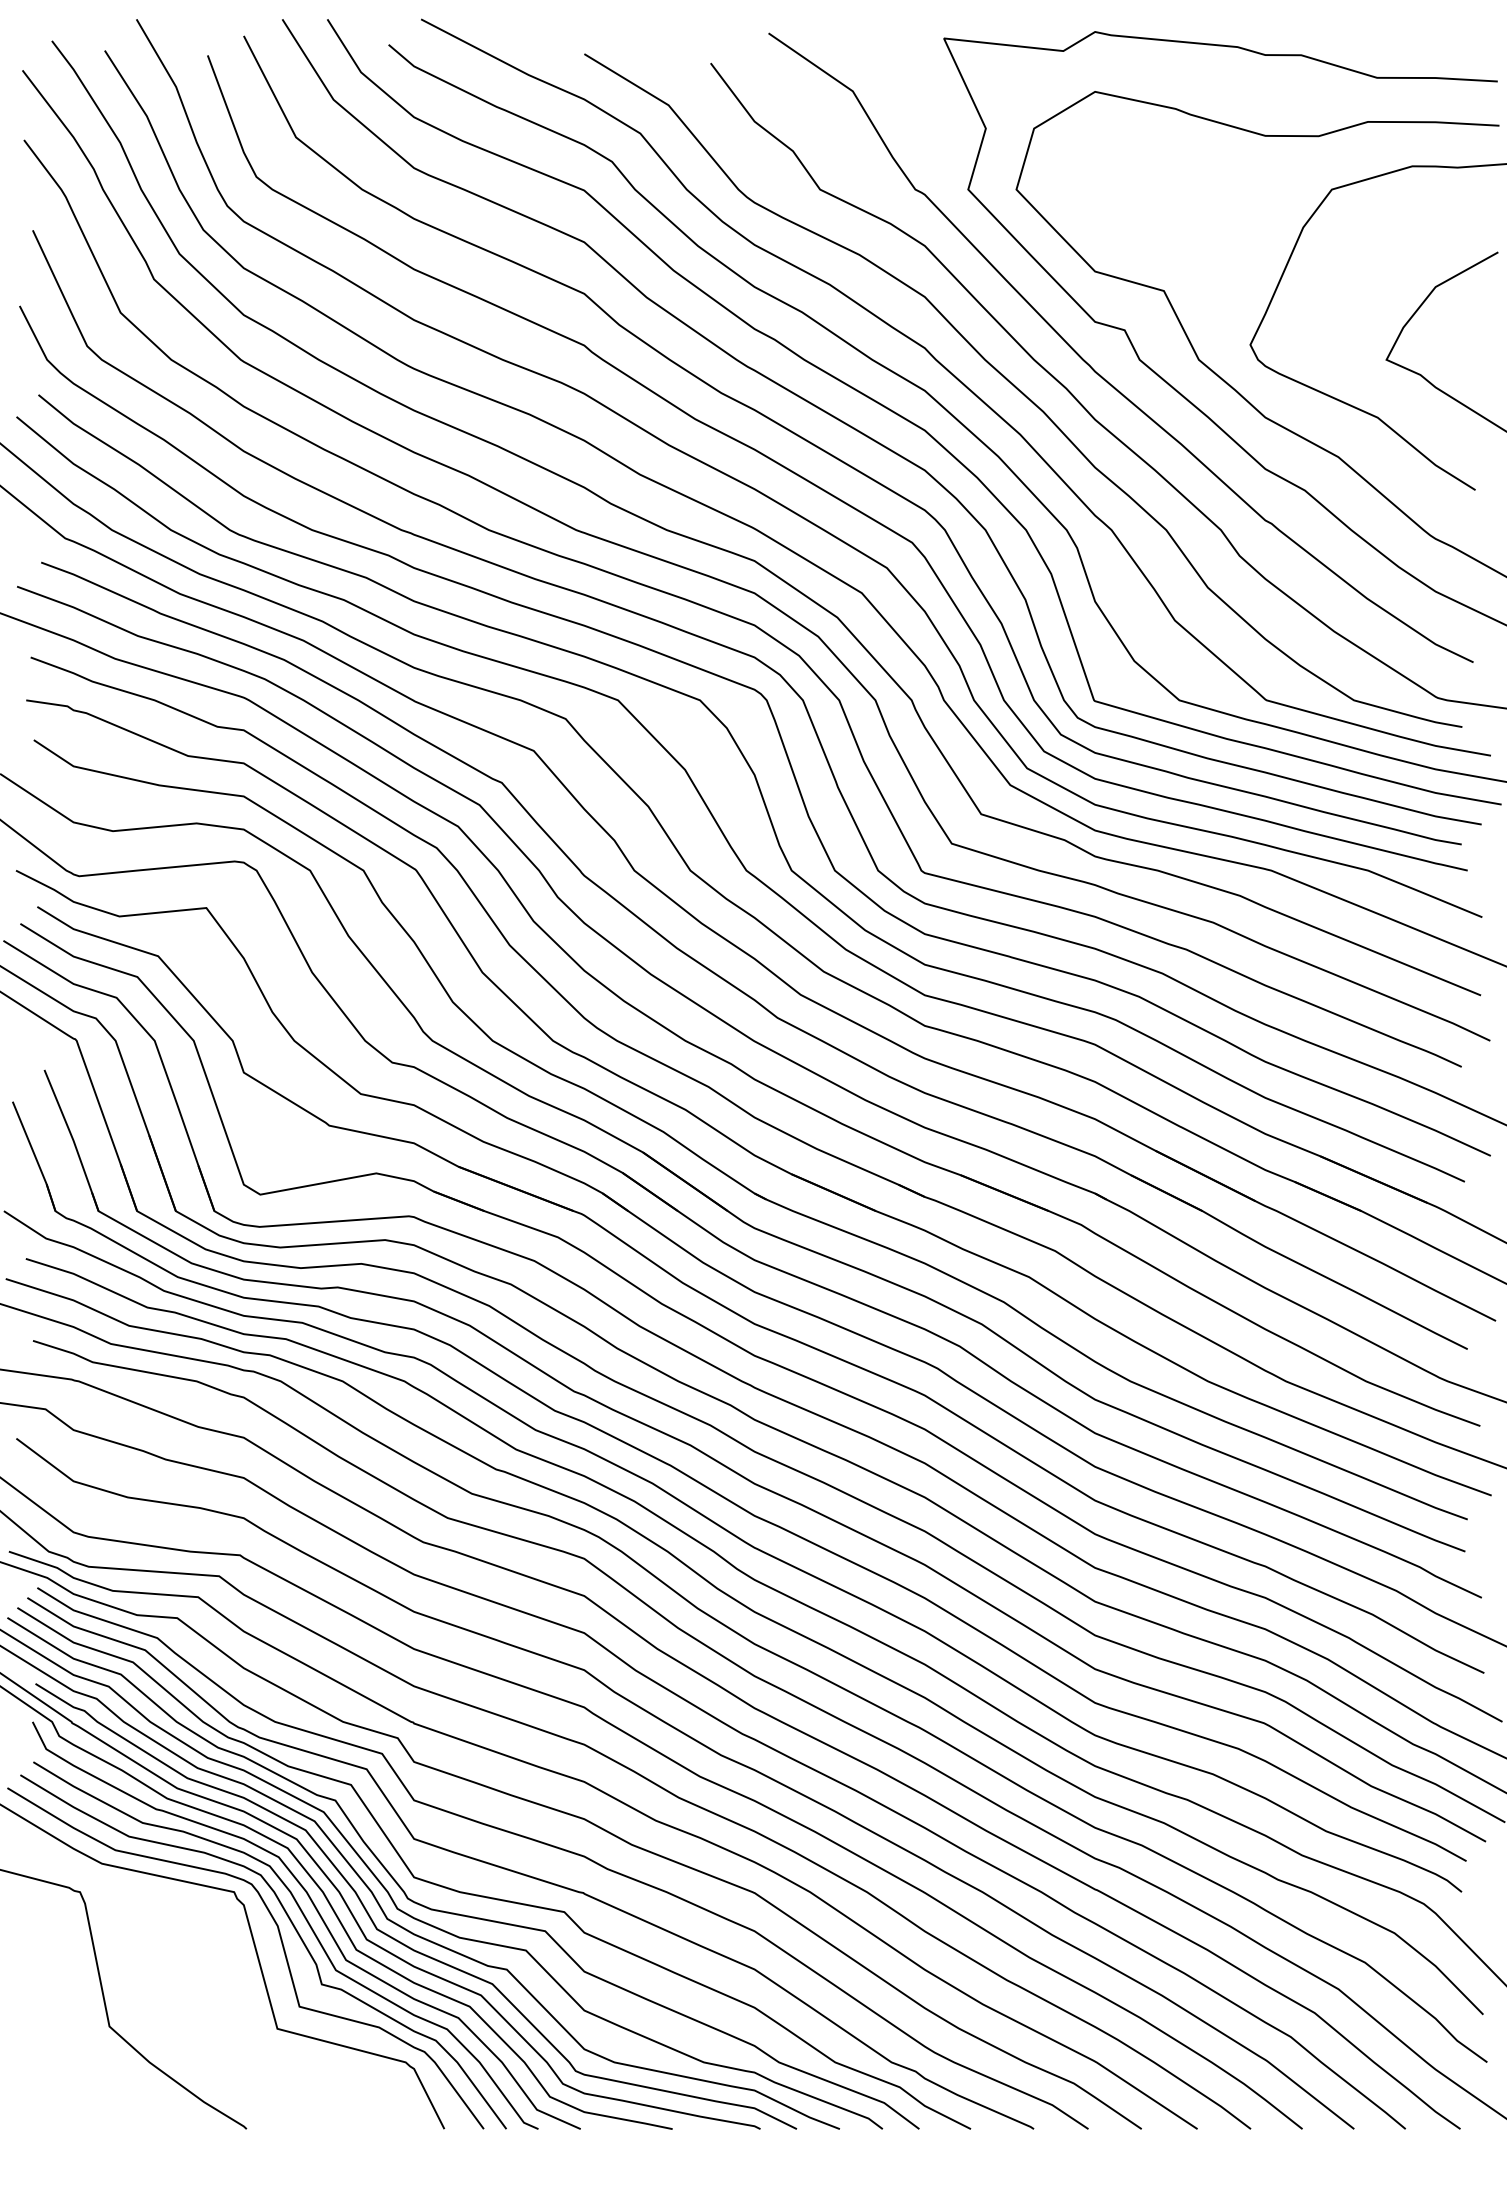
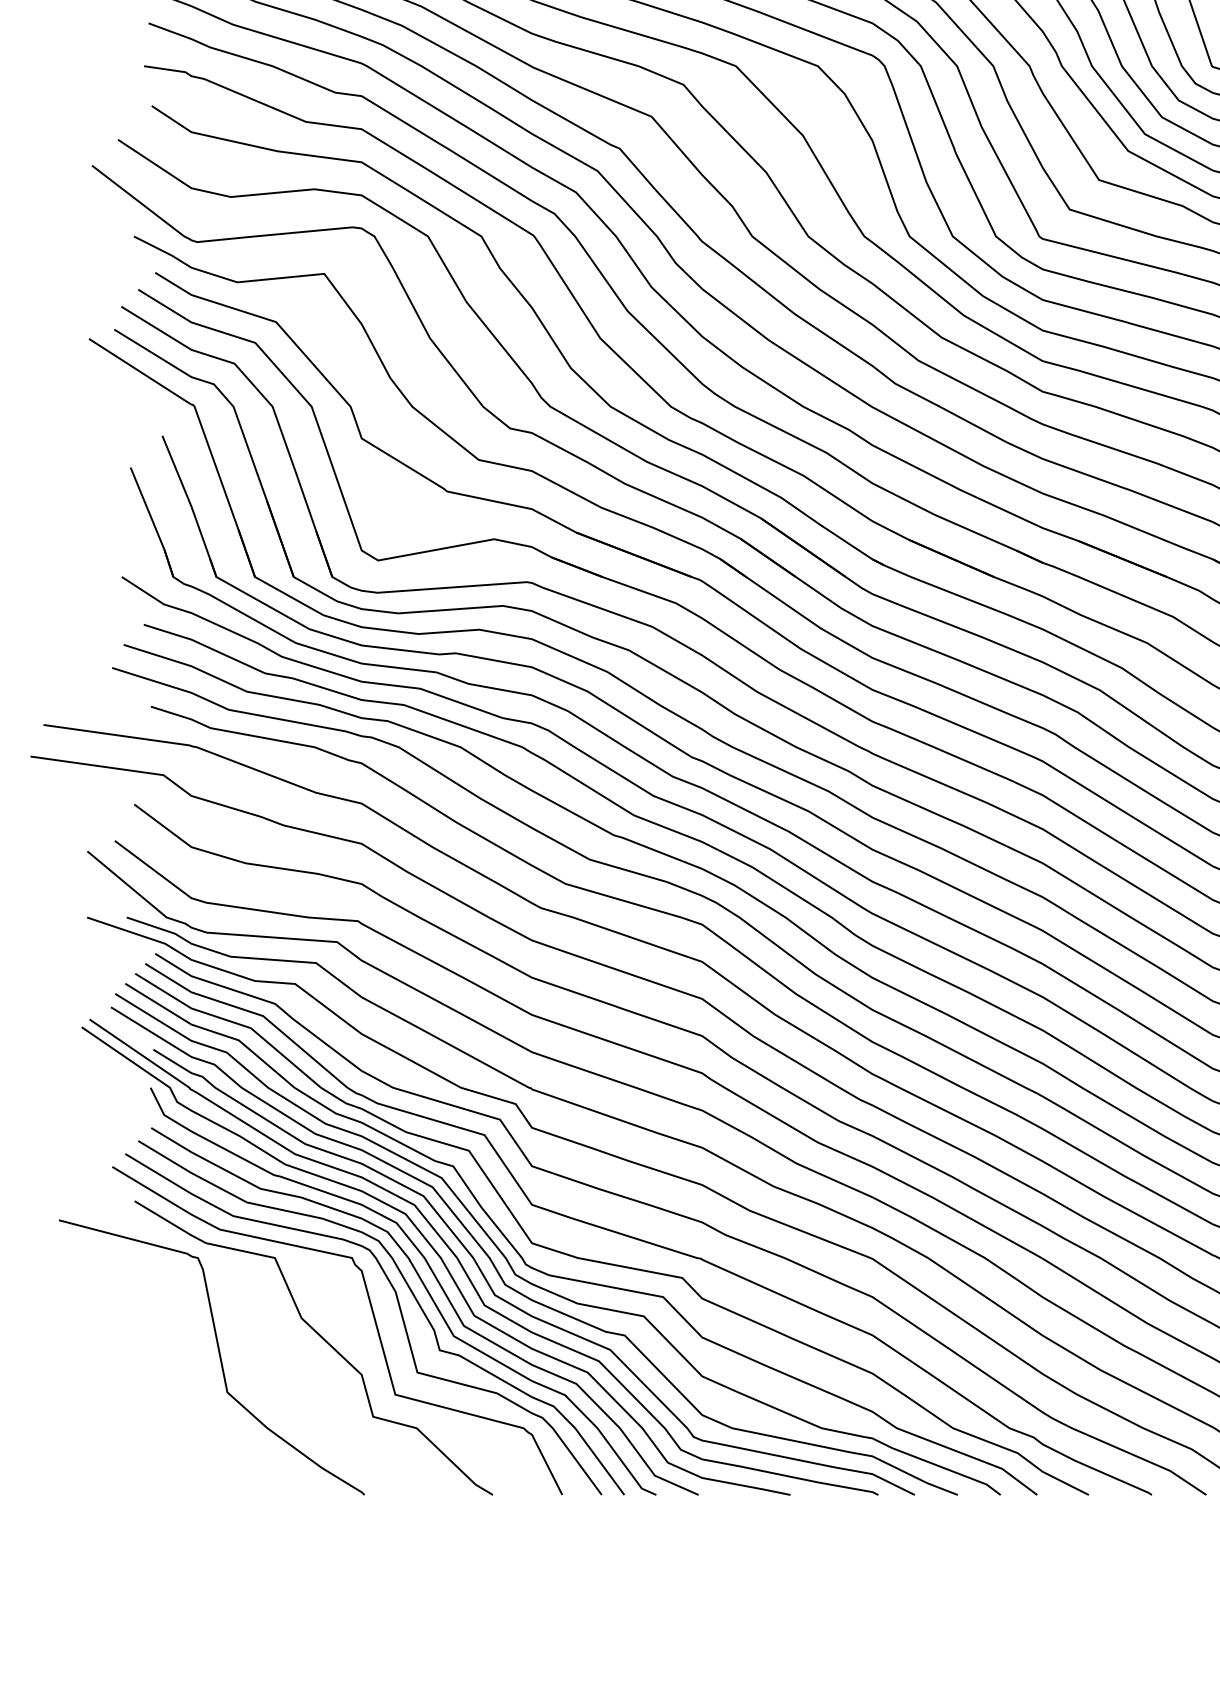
curve: (203, 1972) -> (321, 1338), added

